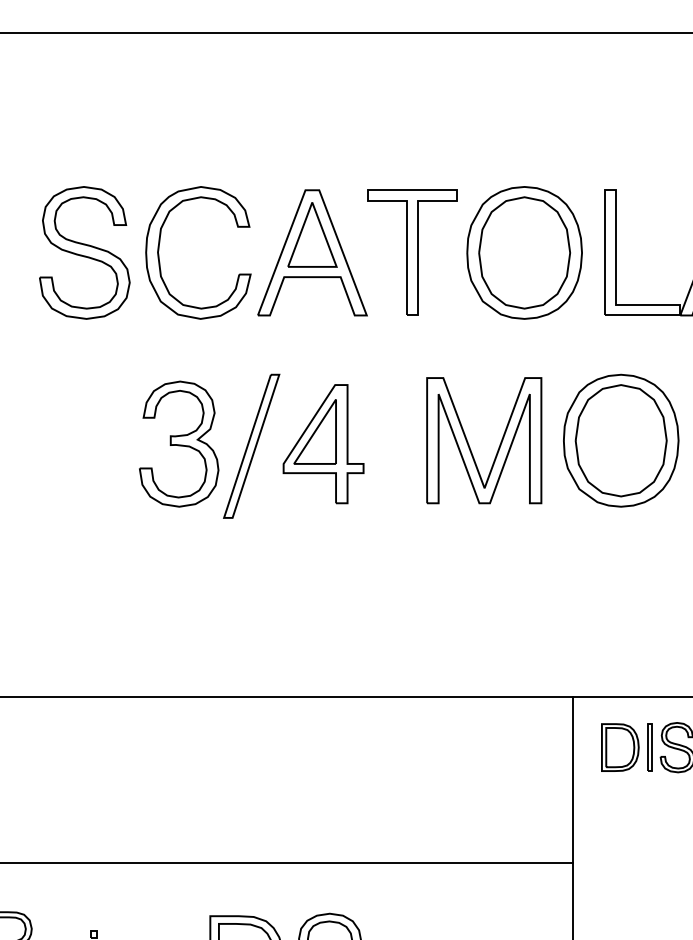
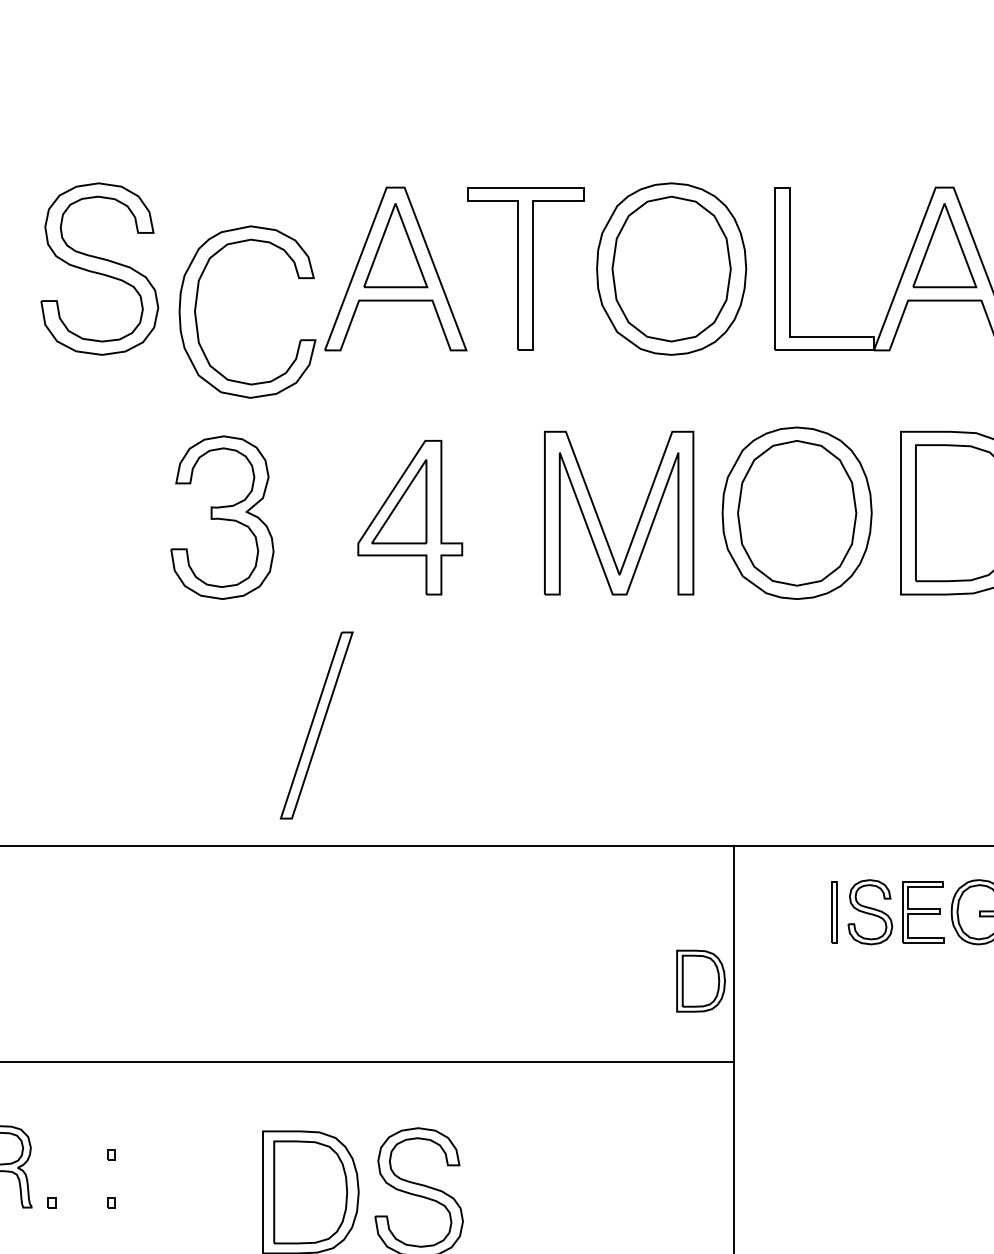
part: (159, 244) -> (197, 301), moved
part: (251, 446) -> (316, 725), moved
part: (619, 747) -> (700, 980), moved

